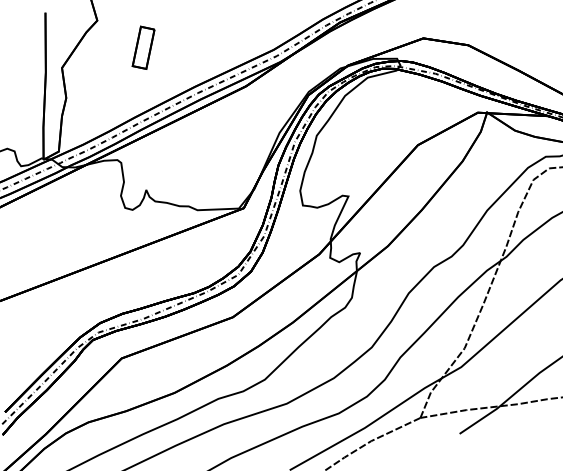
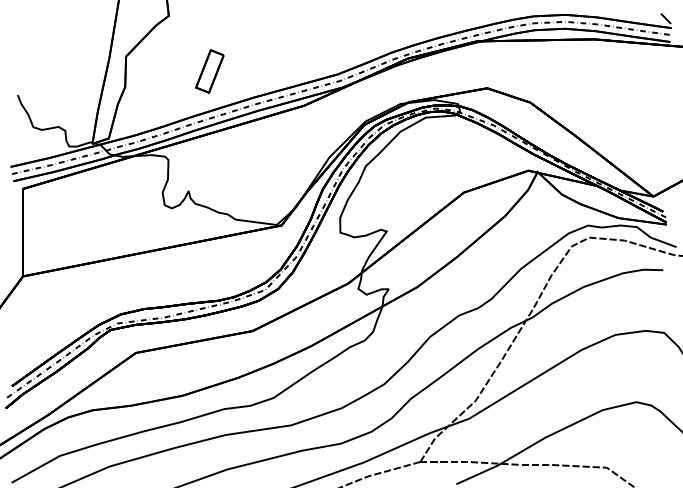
part: (143, 47) -> (209, 71), moved

